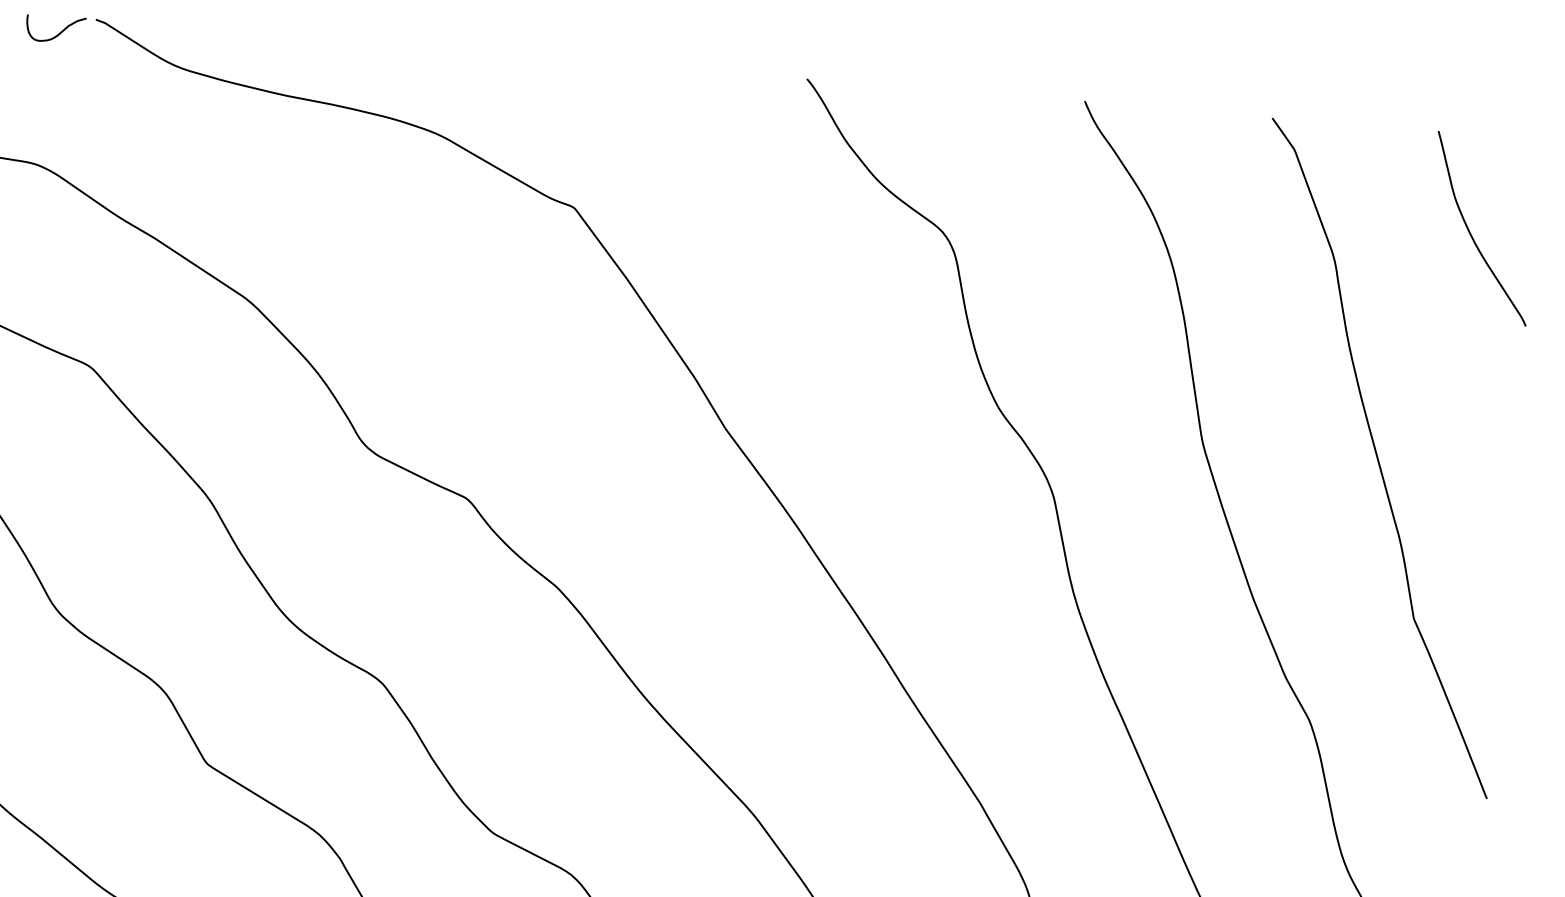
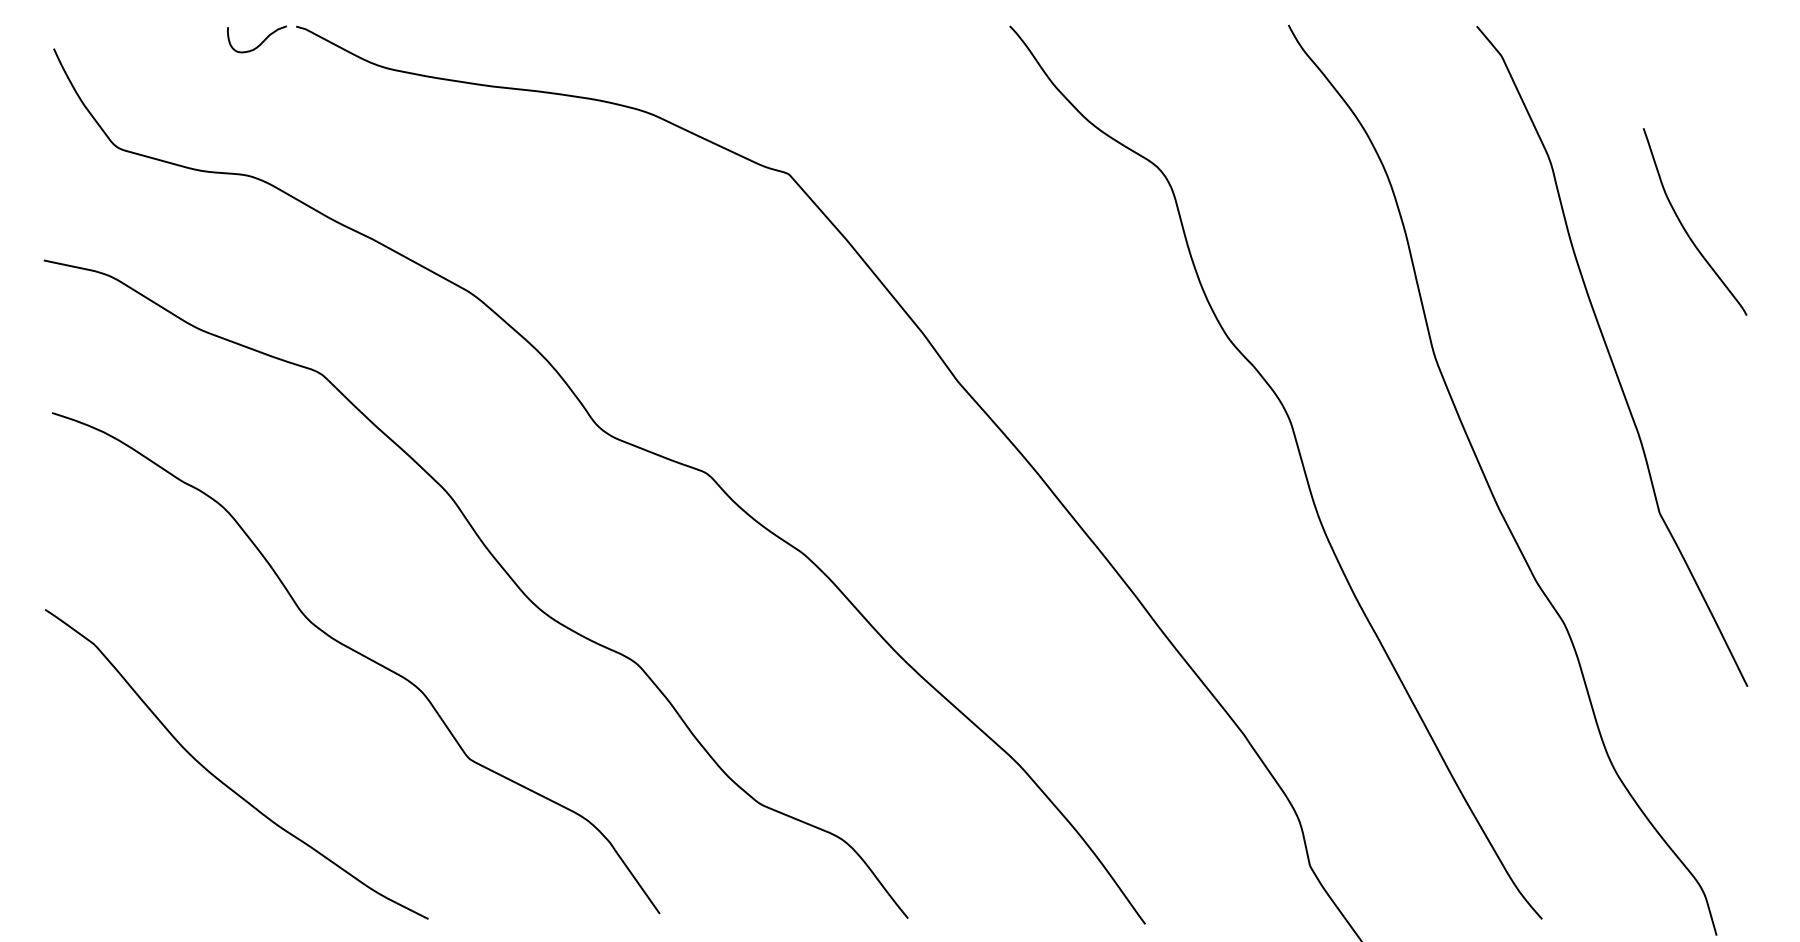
curve: (1472, 234) -> (1685, 228), moved

